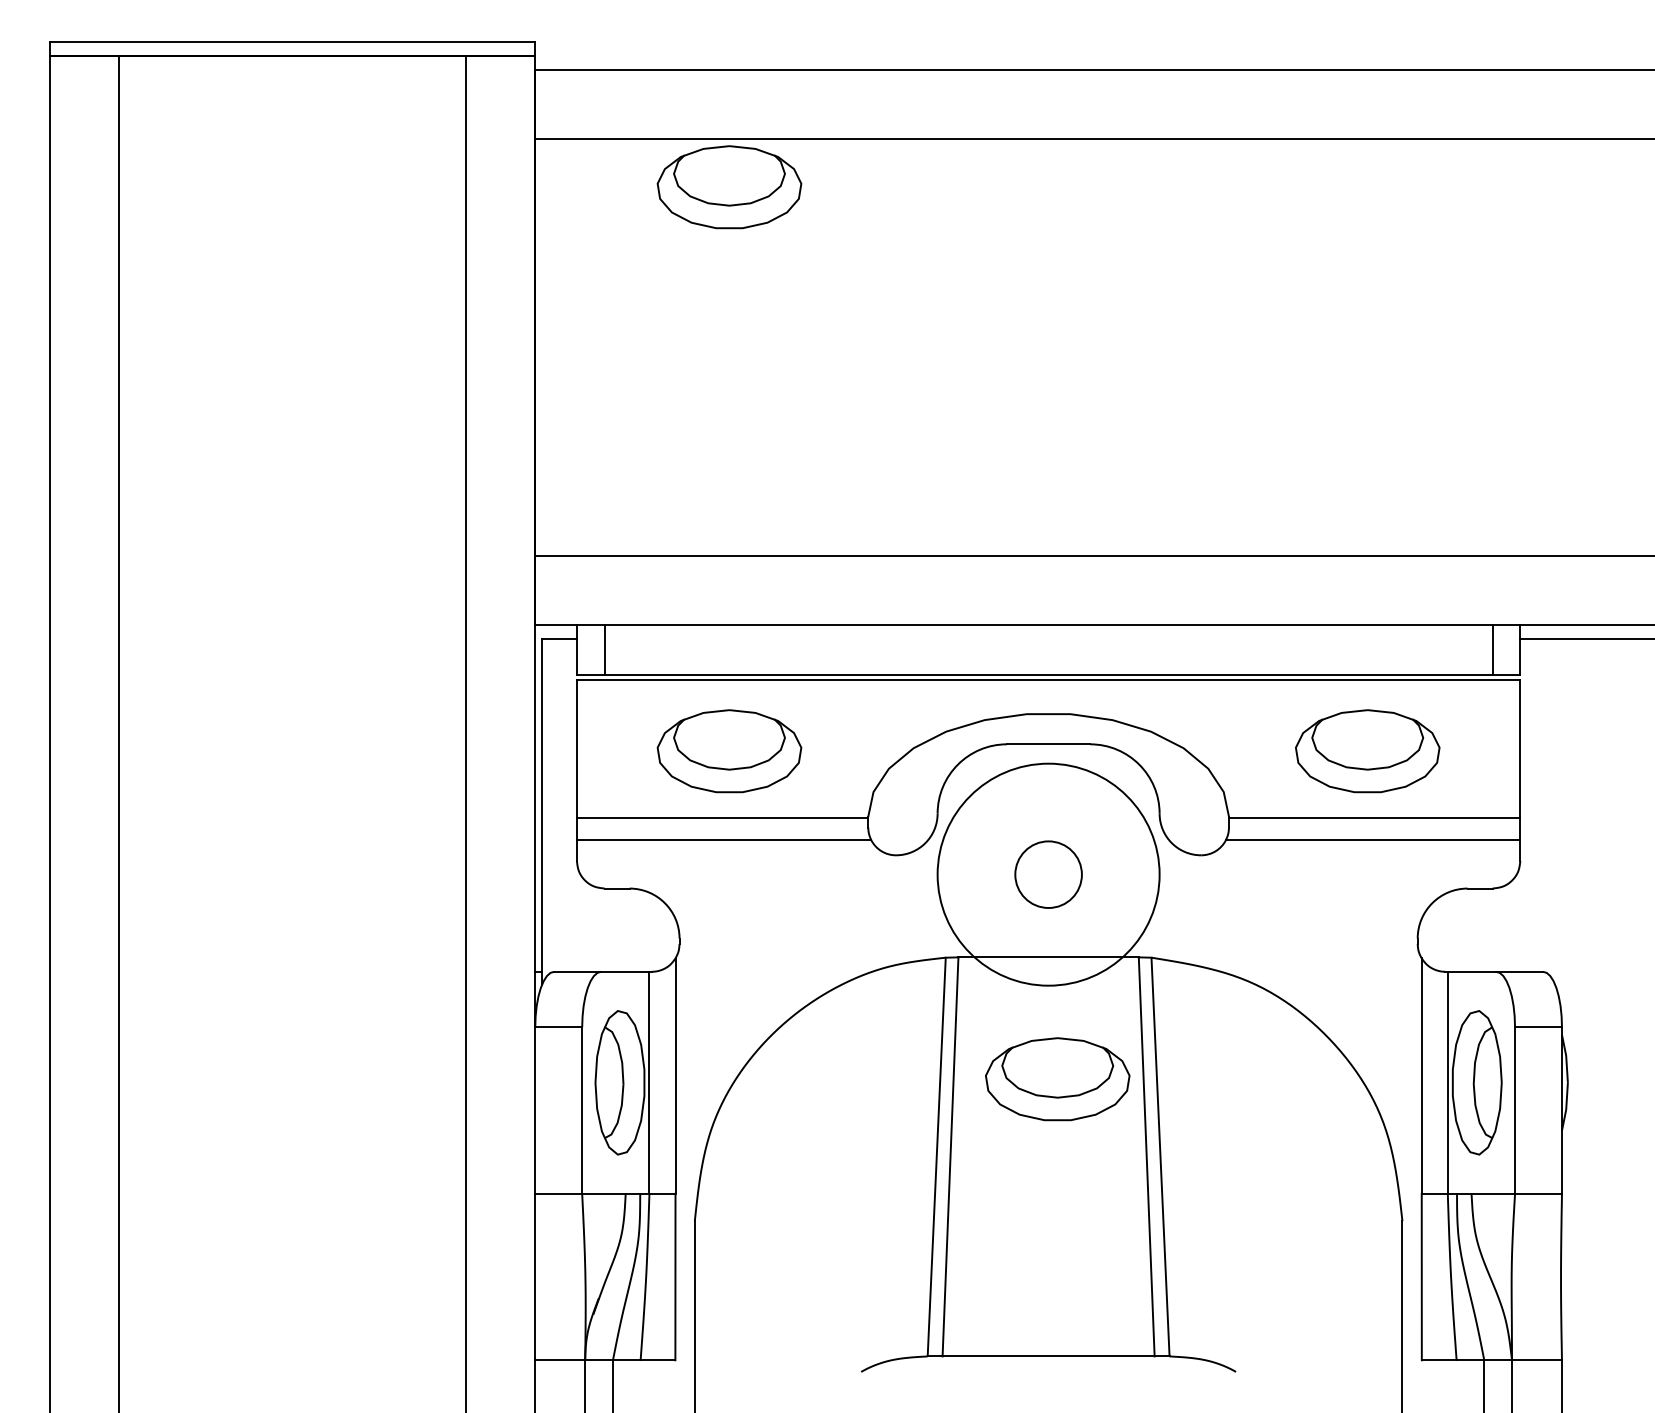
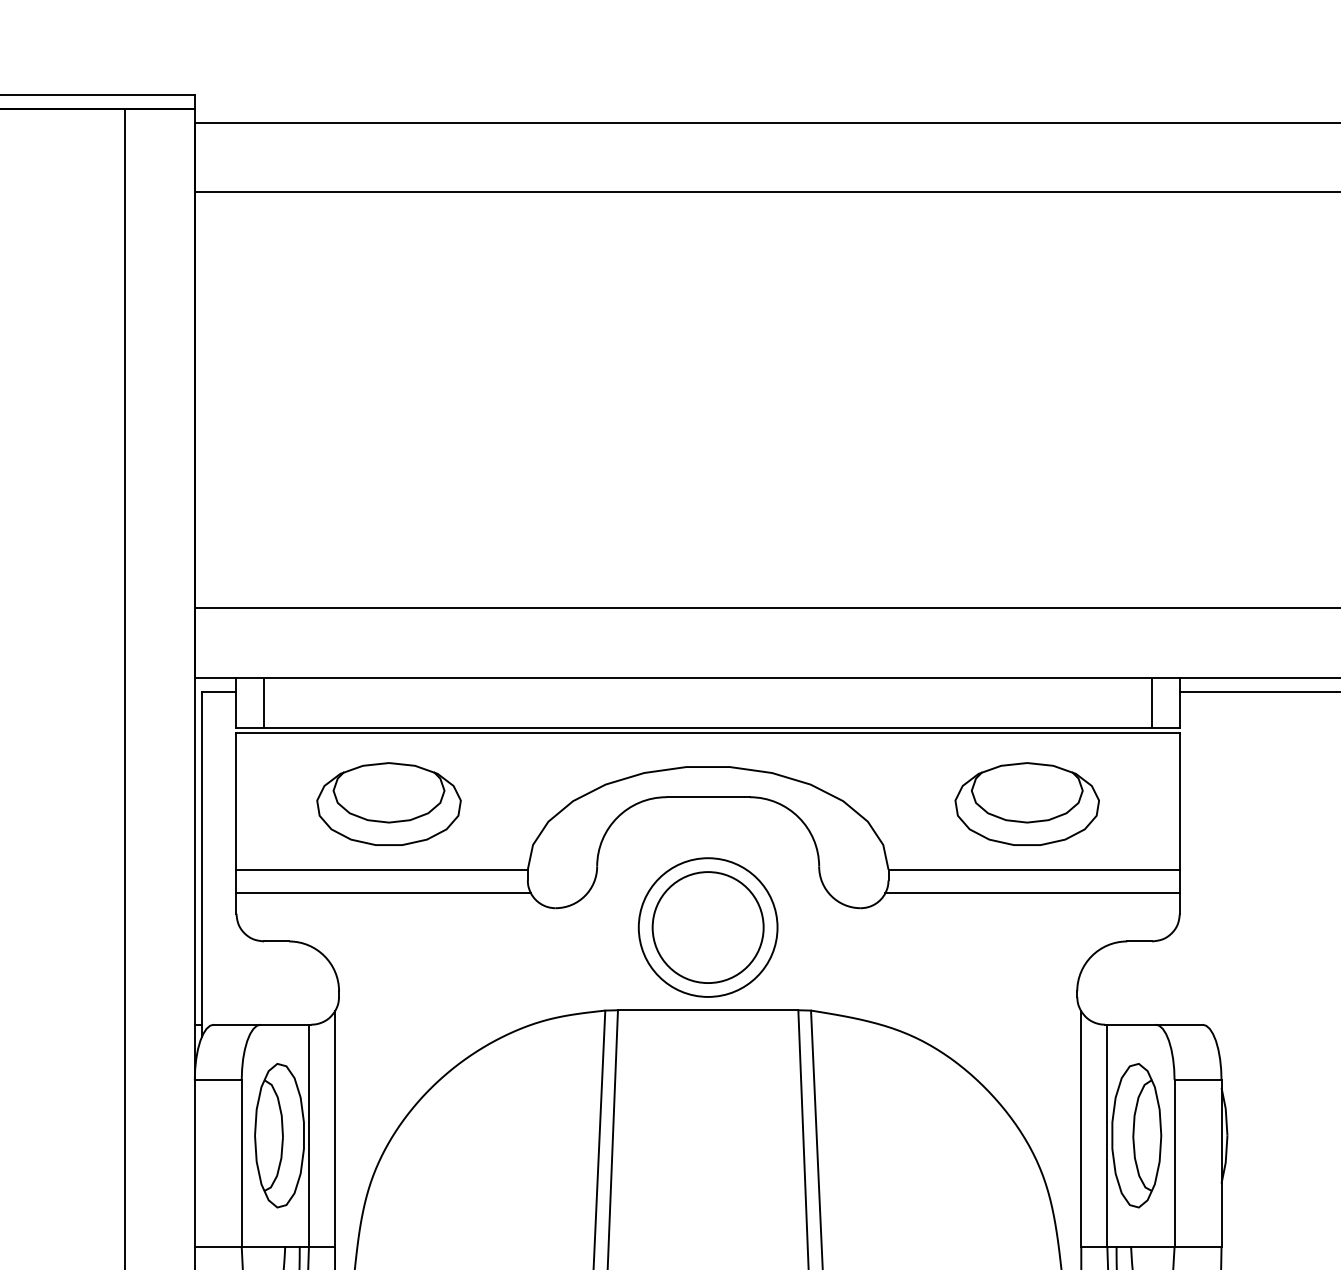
part: (729, 187) -> (389, 240), removed
circle: (1048, 874) -> (708, 927), size x0.62
circle: (1048, 874) -> (708, 927), size x1.67
part: (1057, 1079) -> (717, 1132), removed

